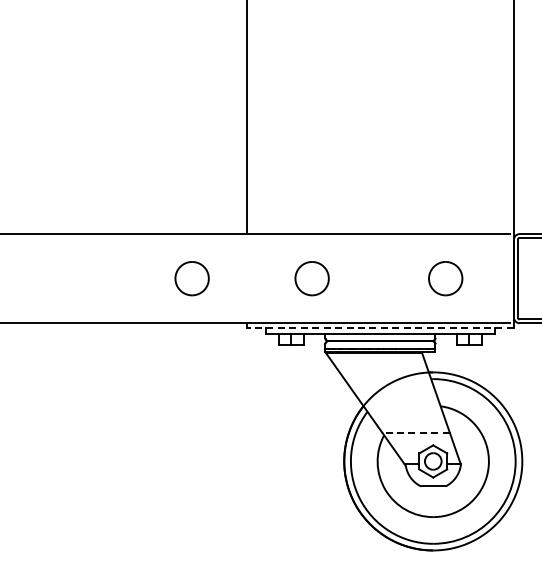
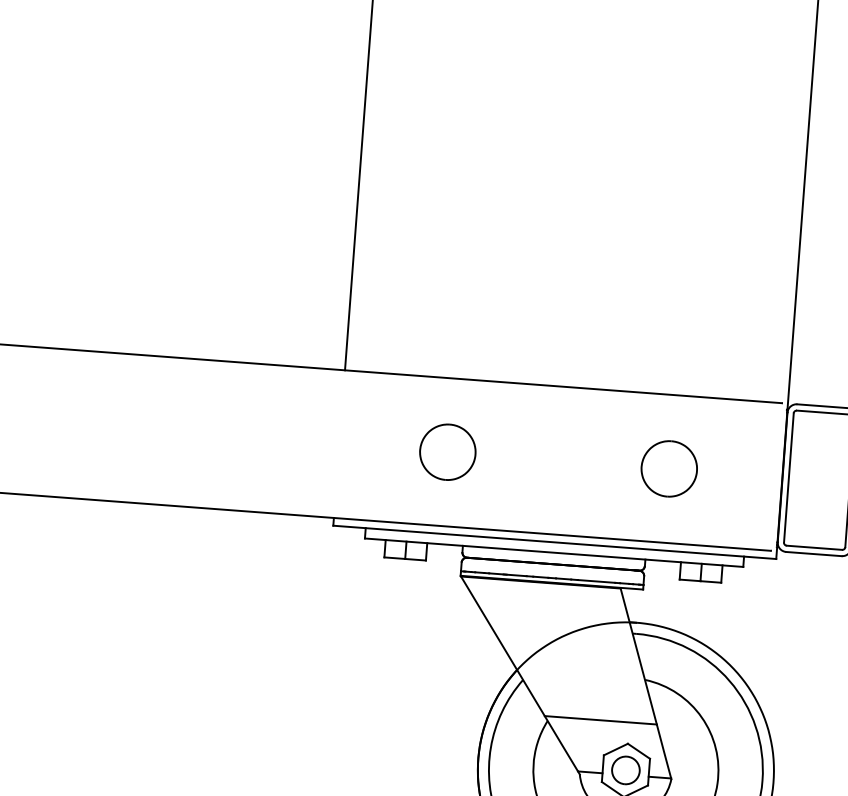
part: (191, 278) -> (247, 436), removed
line: (380, 327) -> (555, 541), dashed -> solid
line: (415, 432) -> (600, 720), dashed -> solid

